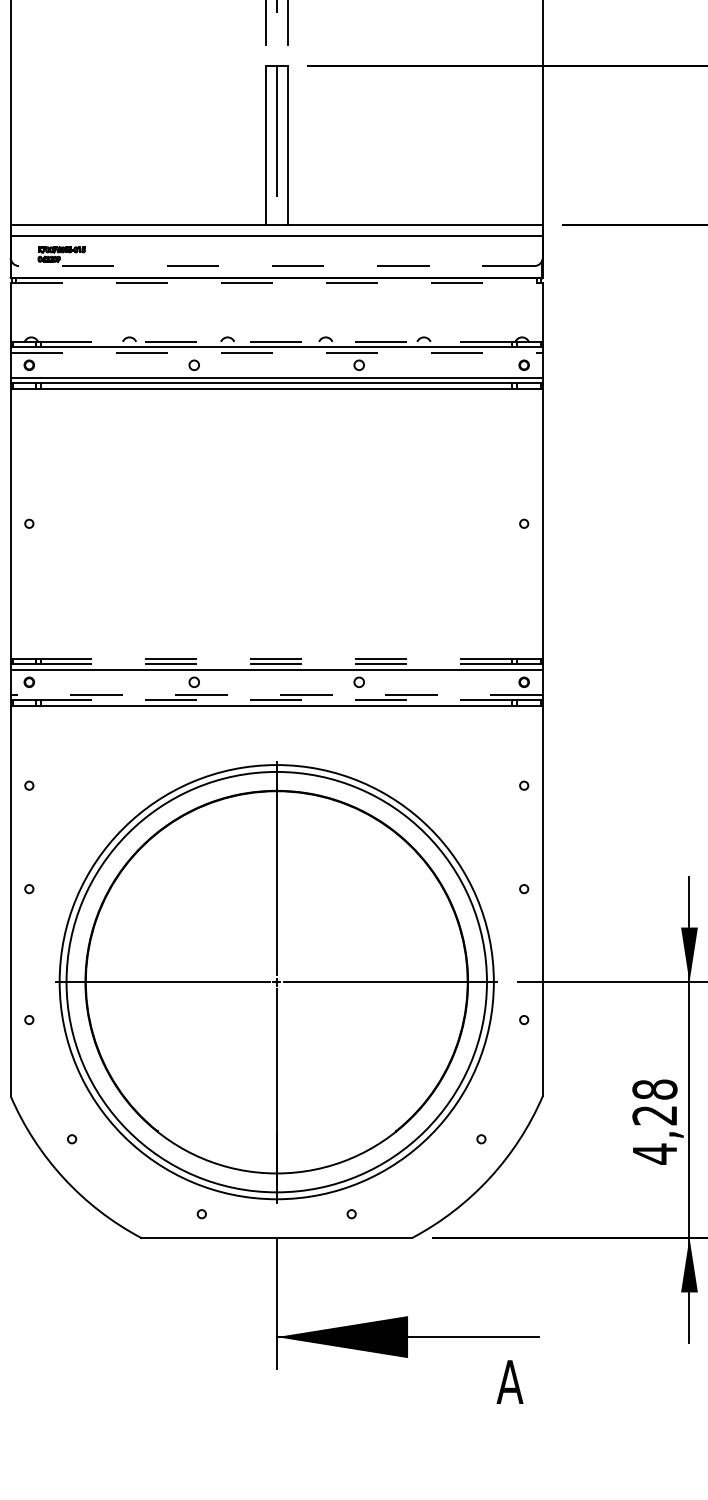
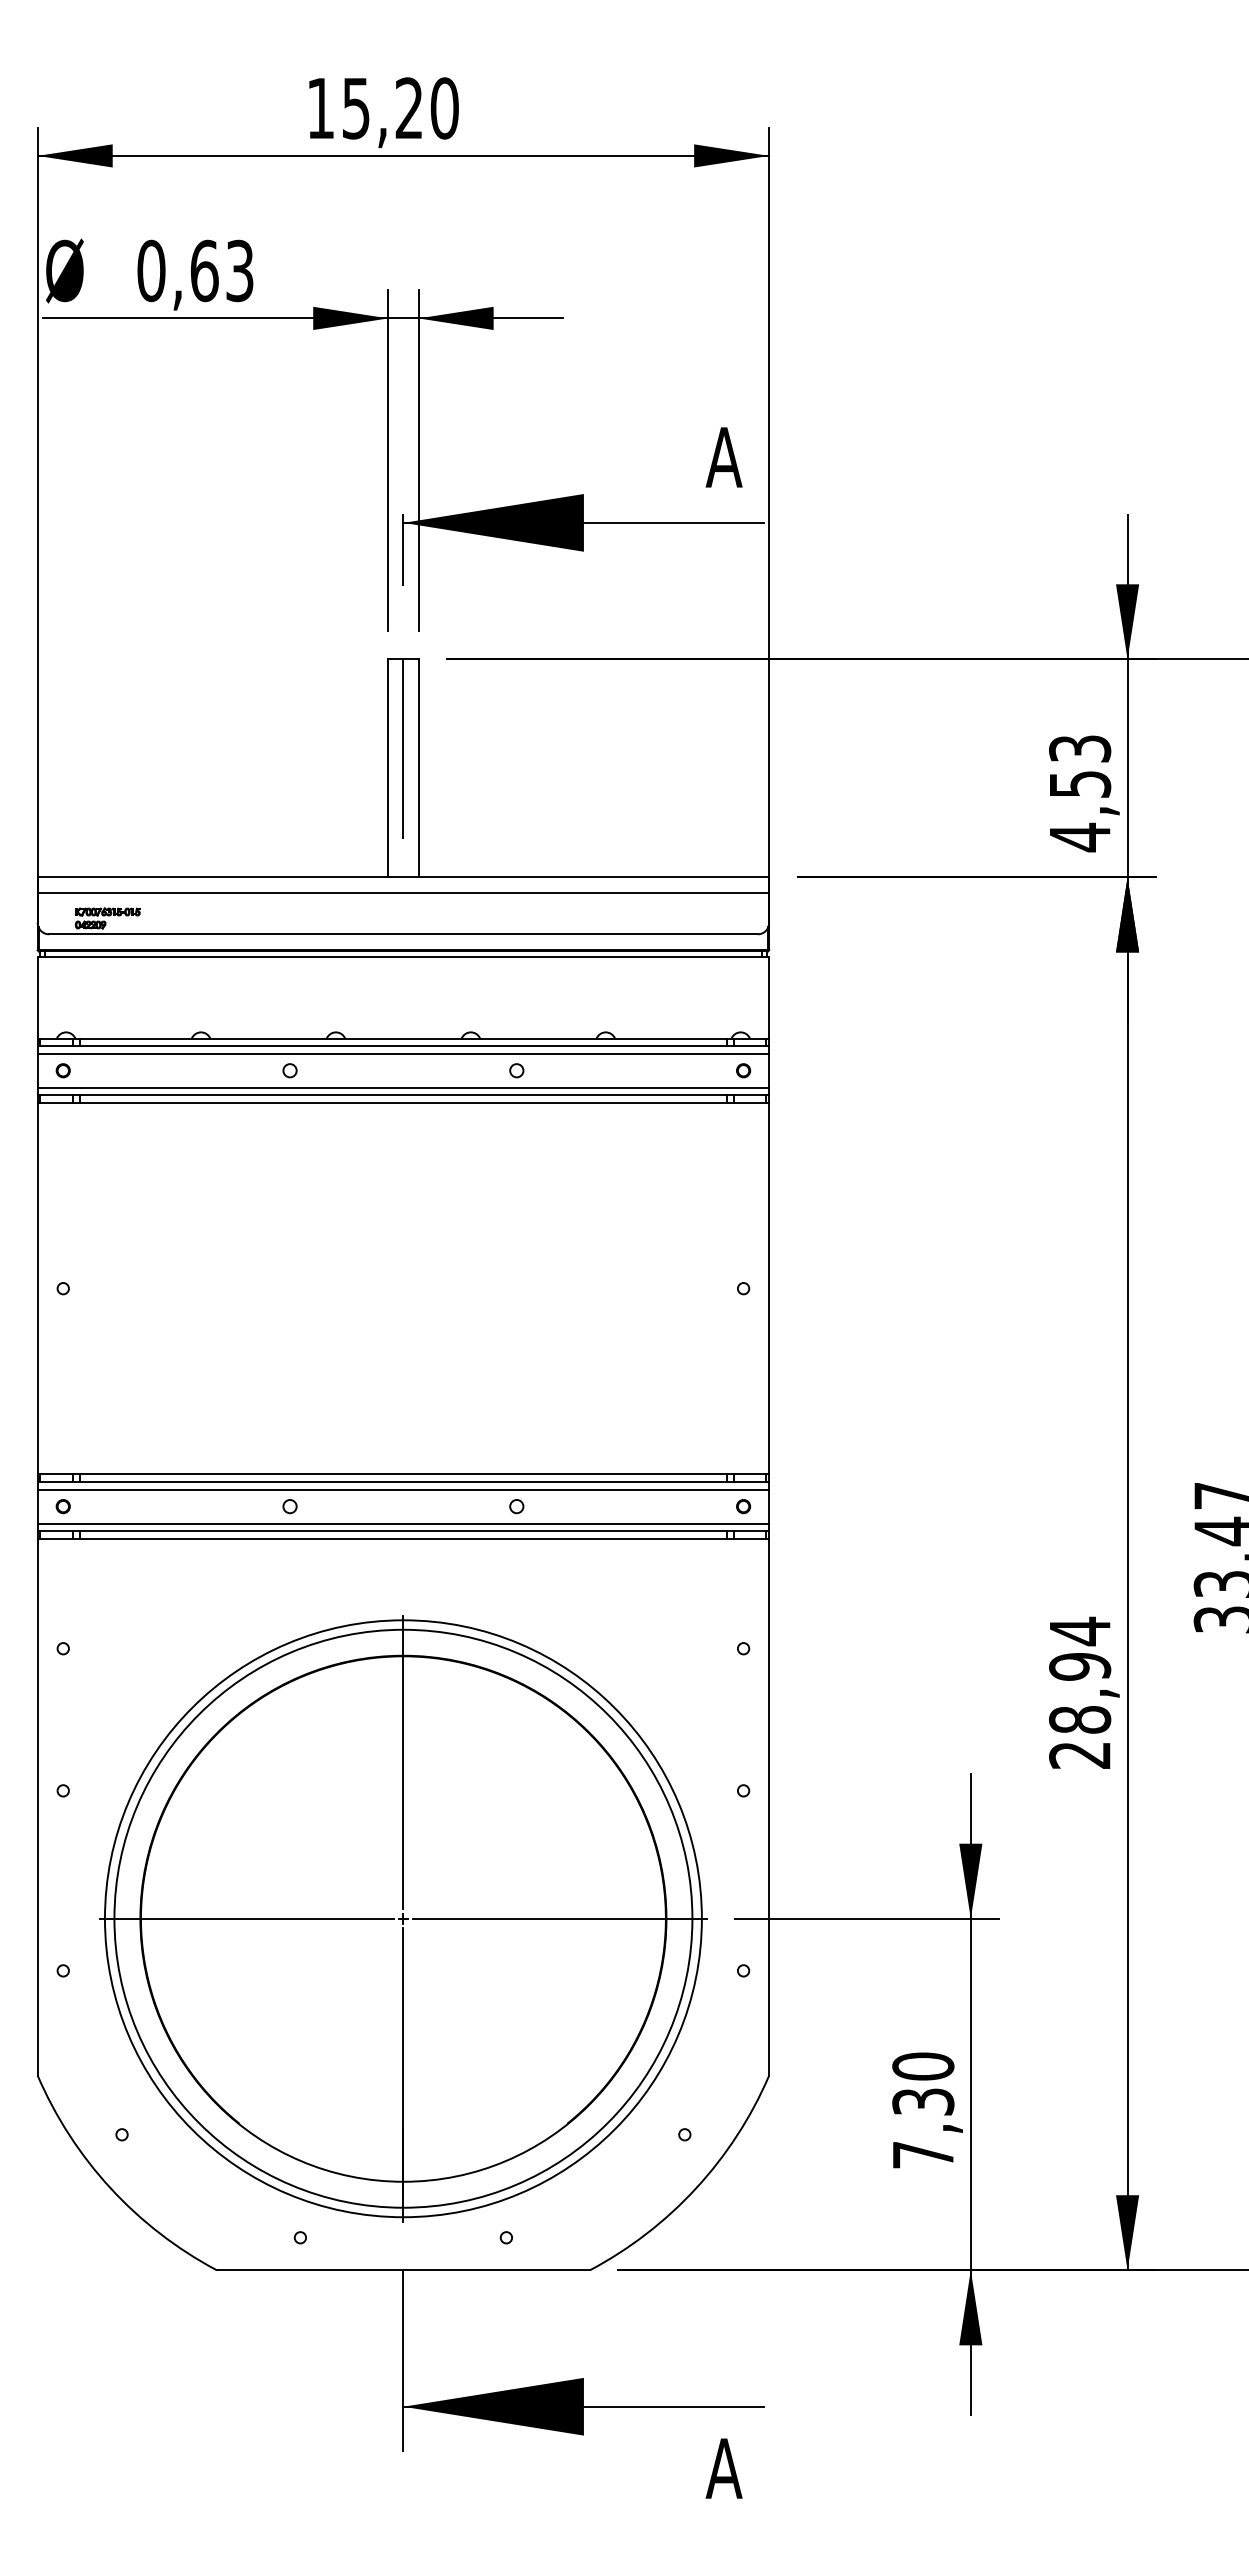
line: (276, 266) -> (402, 934), dashed -> solid
line: (276, 282) -> (403, 957), dashed -> solid
line: (276, 341) -> (403, 1038), dashed -> solid
line: (276, 352) -> (403, 1053), dashed -> solid
line: (276, 658) -> (403, 1474), dashed -> solid
line: (276, 664) -> (403, 1481), dashed -> solid
line: (276, 694) -> (403, 1523), dashed -> solid
line: (276, 700) -> (403, 1531), dashed -> solid
text: (655, 1121) -> (923, 2110), 4,28 -> 7,30

